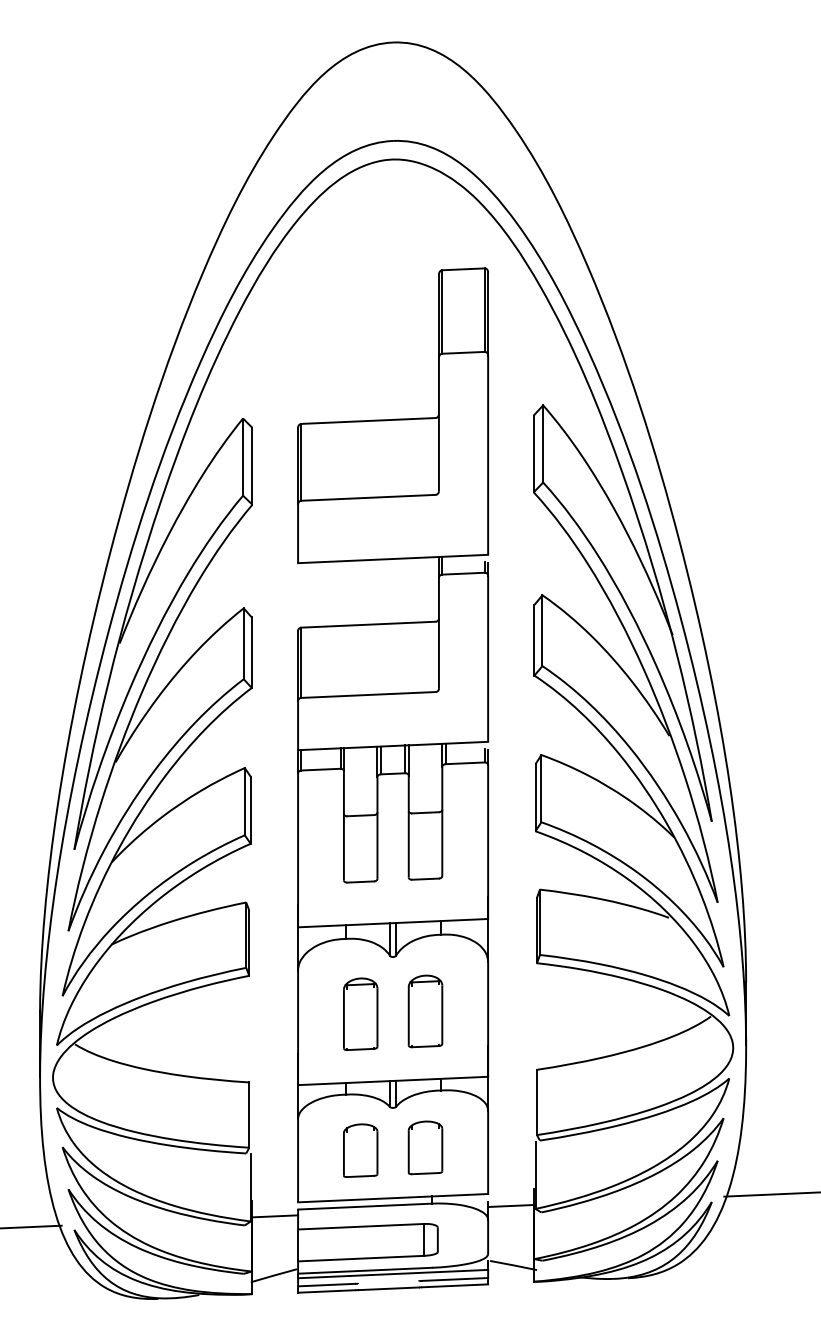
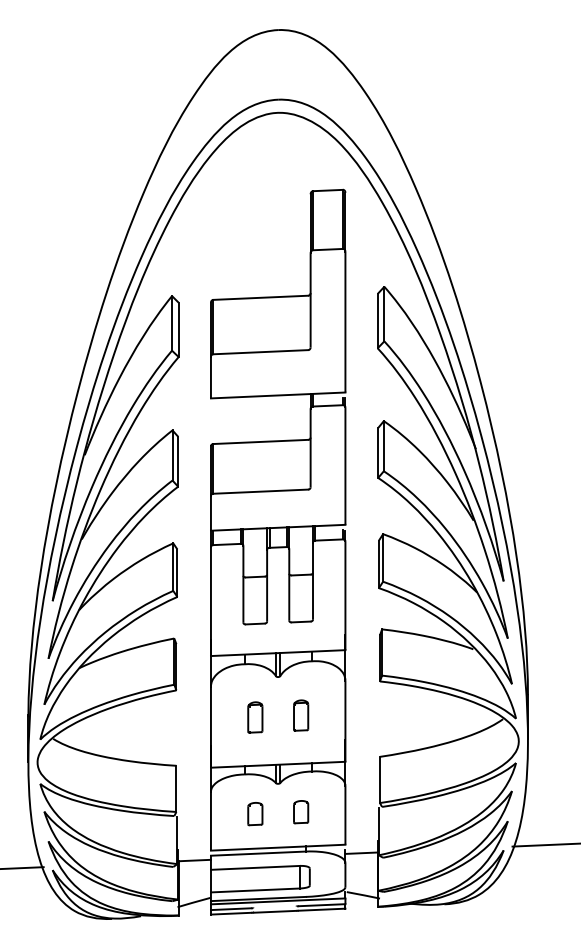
part: (425, 1011) -> (301, 715), size x0.6
part: (360, 1013) -> (255, 717), size x0.6
part: (425, 1147) -> (301, 811), size x0.6
part: (360, 1150) -> (255, 813), size x0.6

